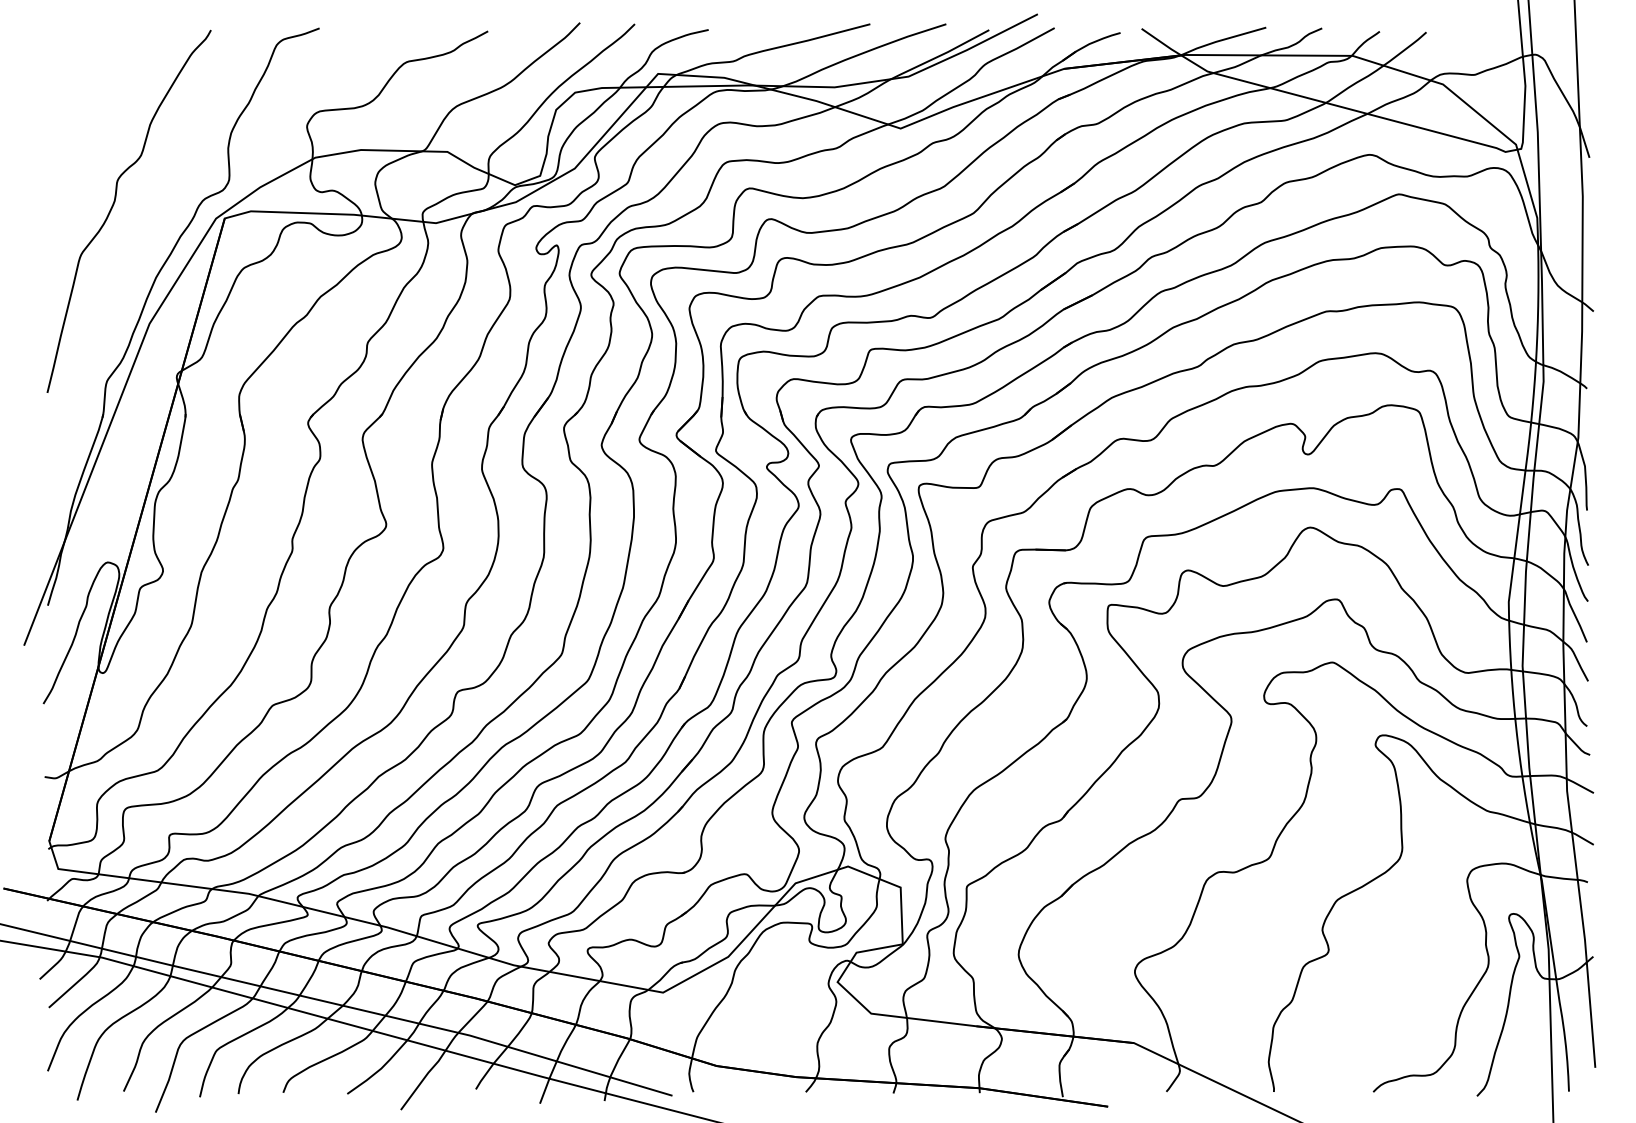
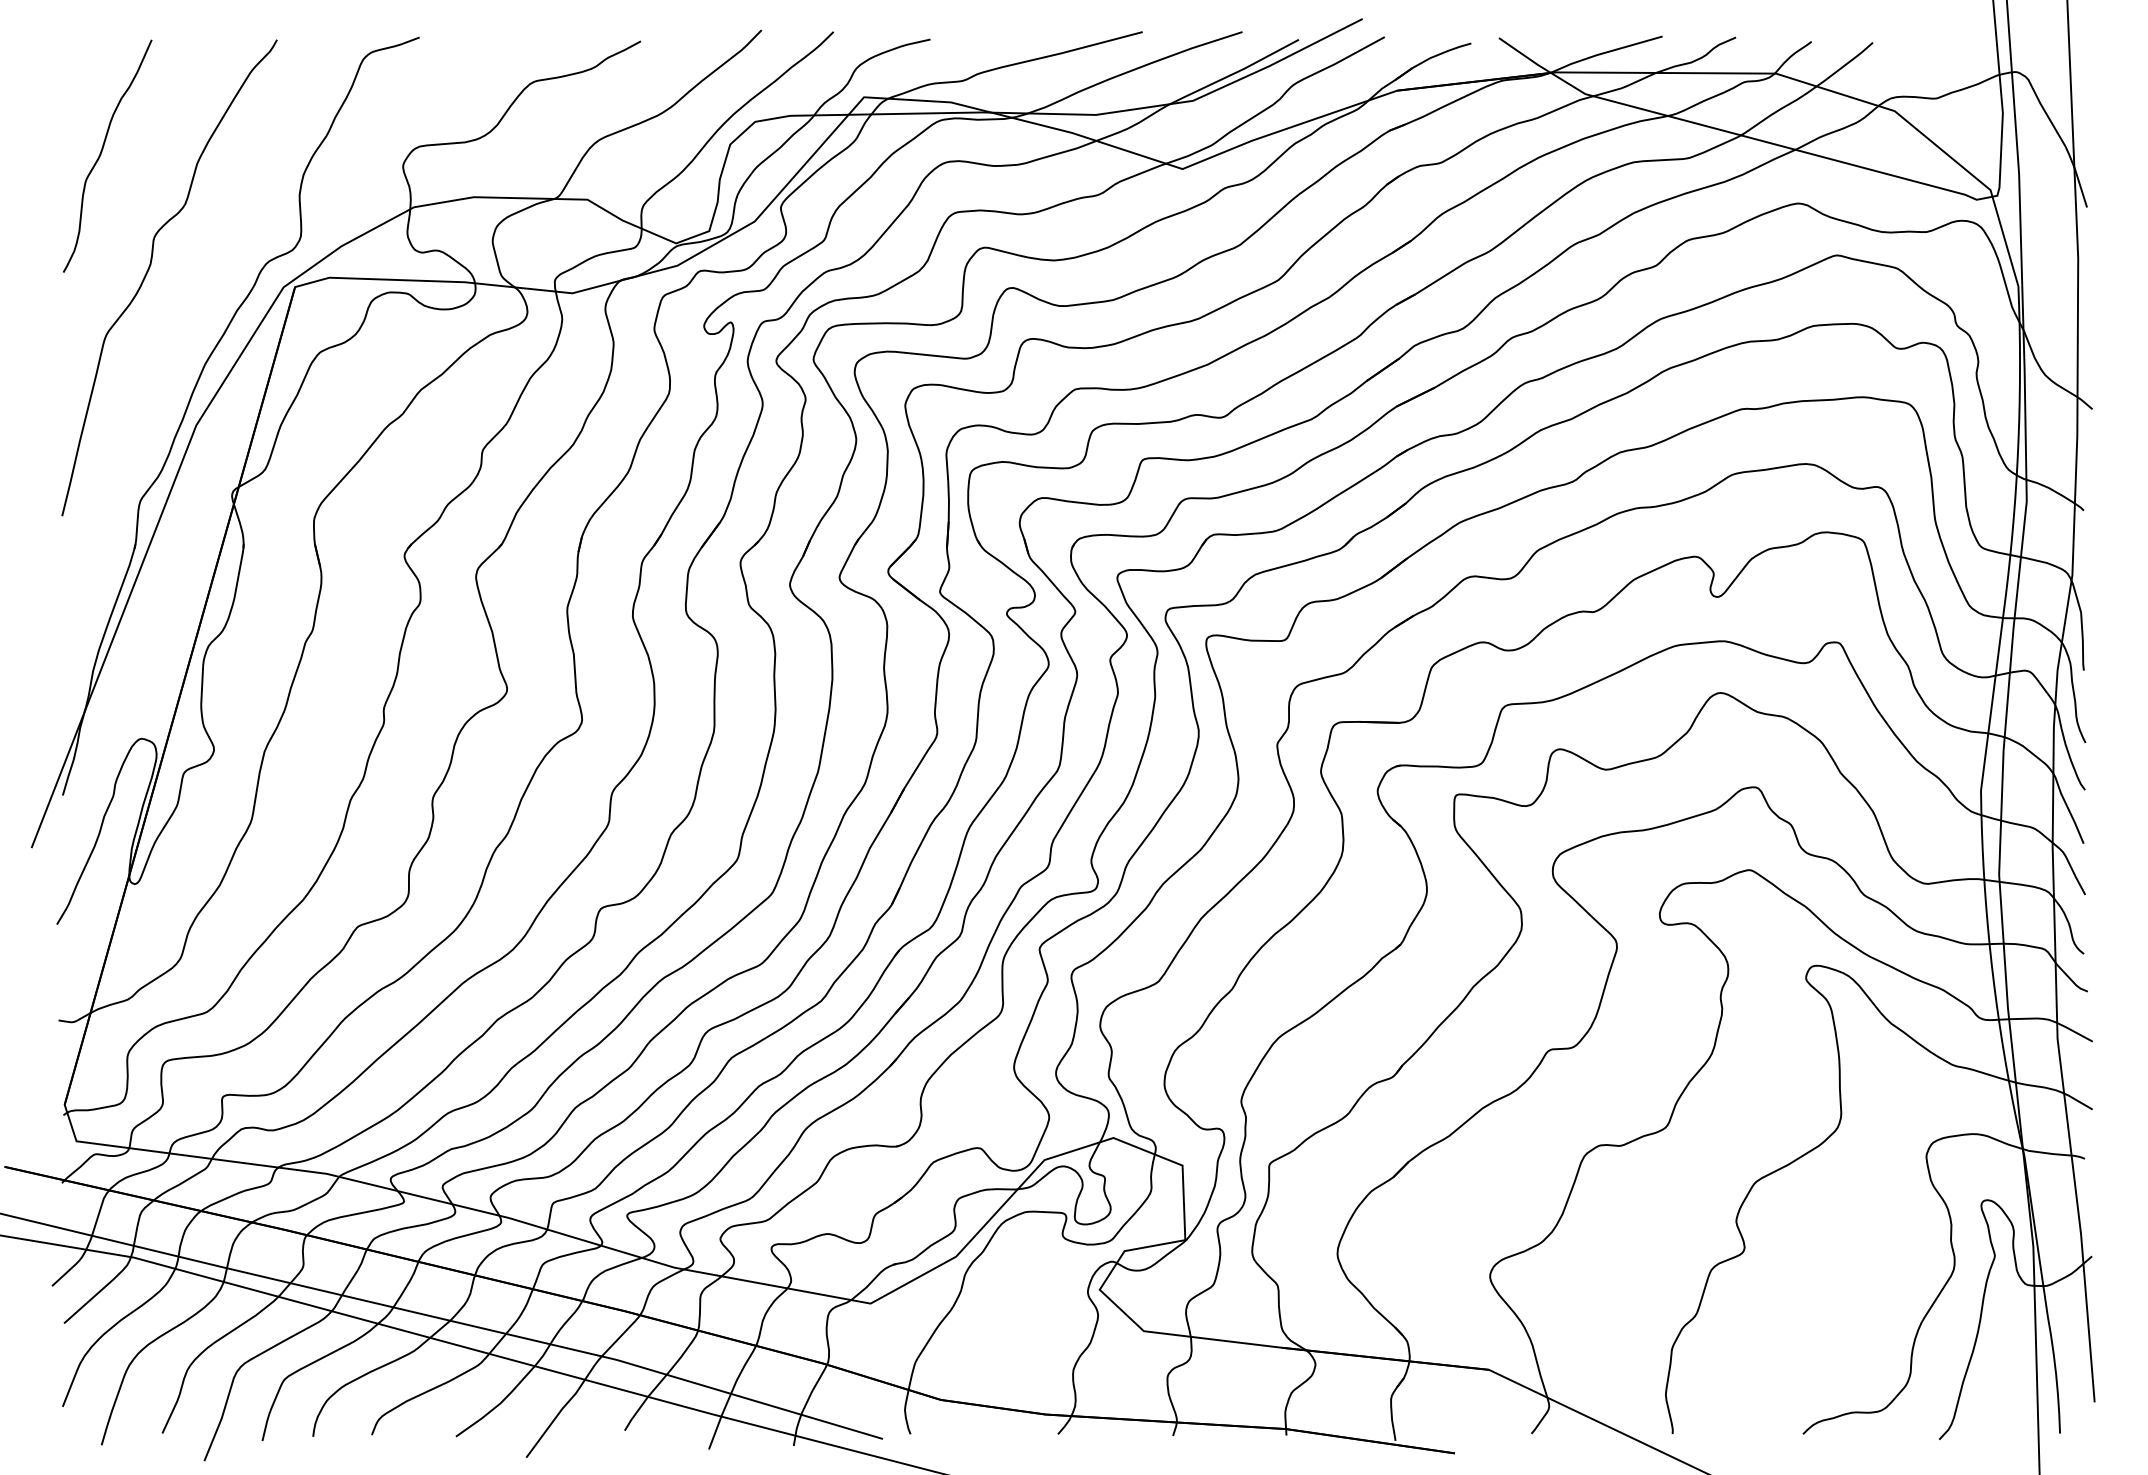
curve: (78, 115) -> (102, 152), added

